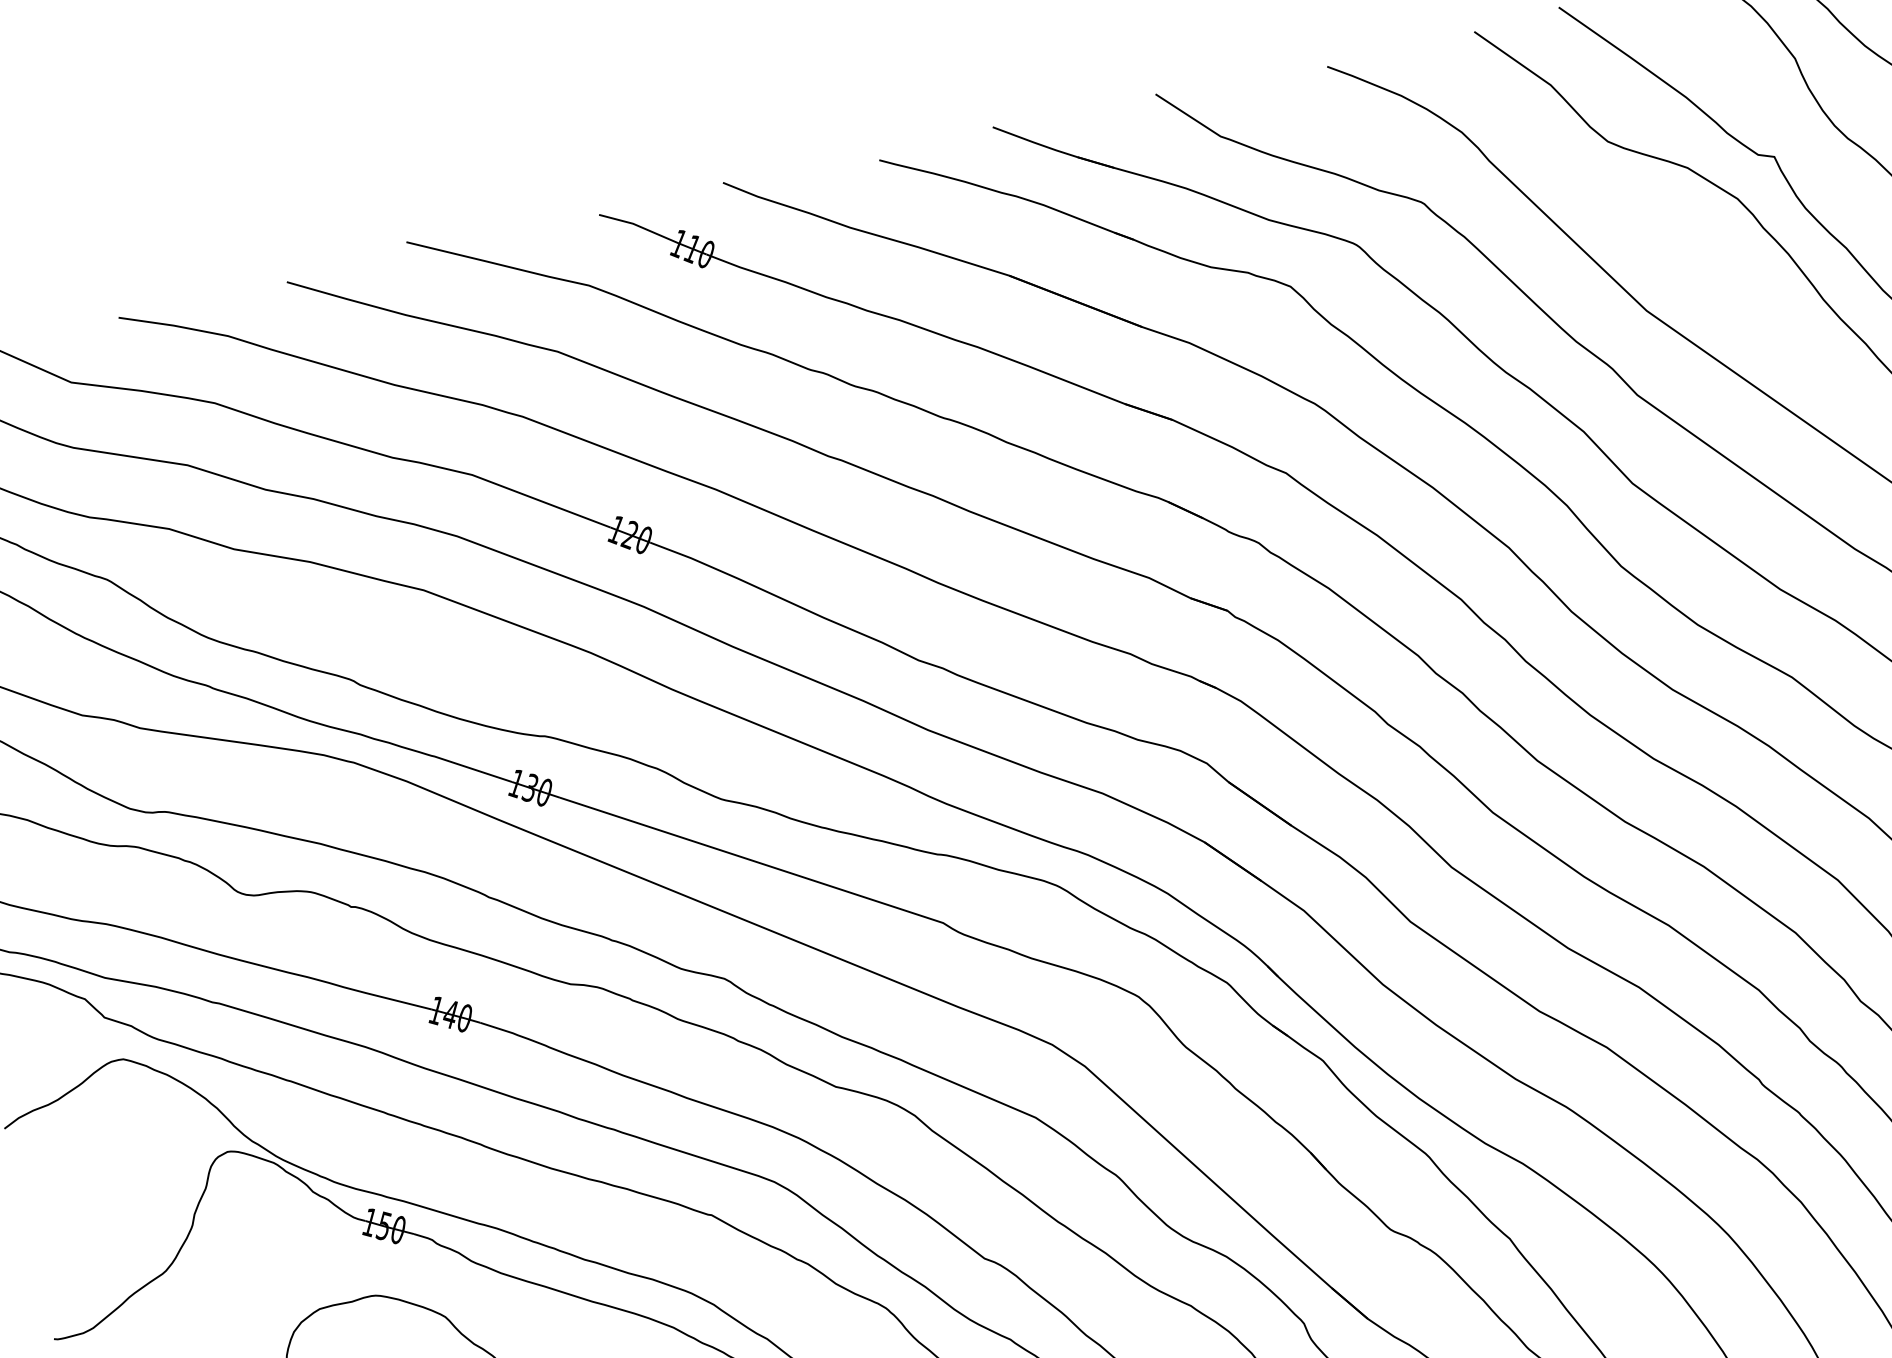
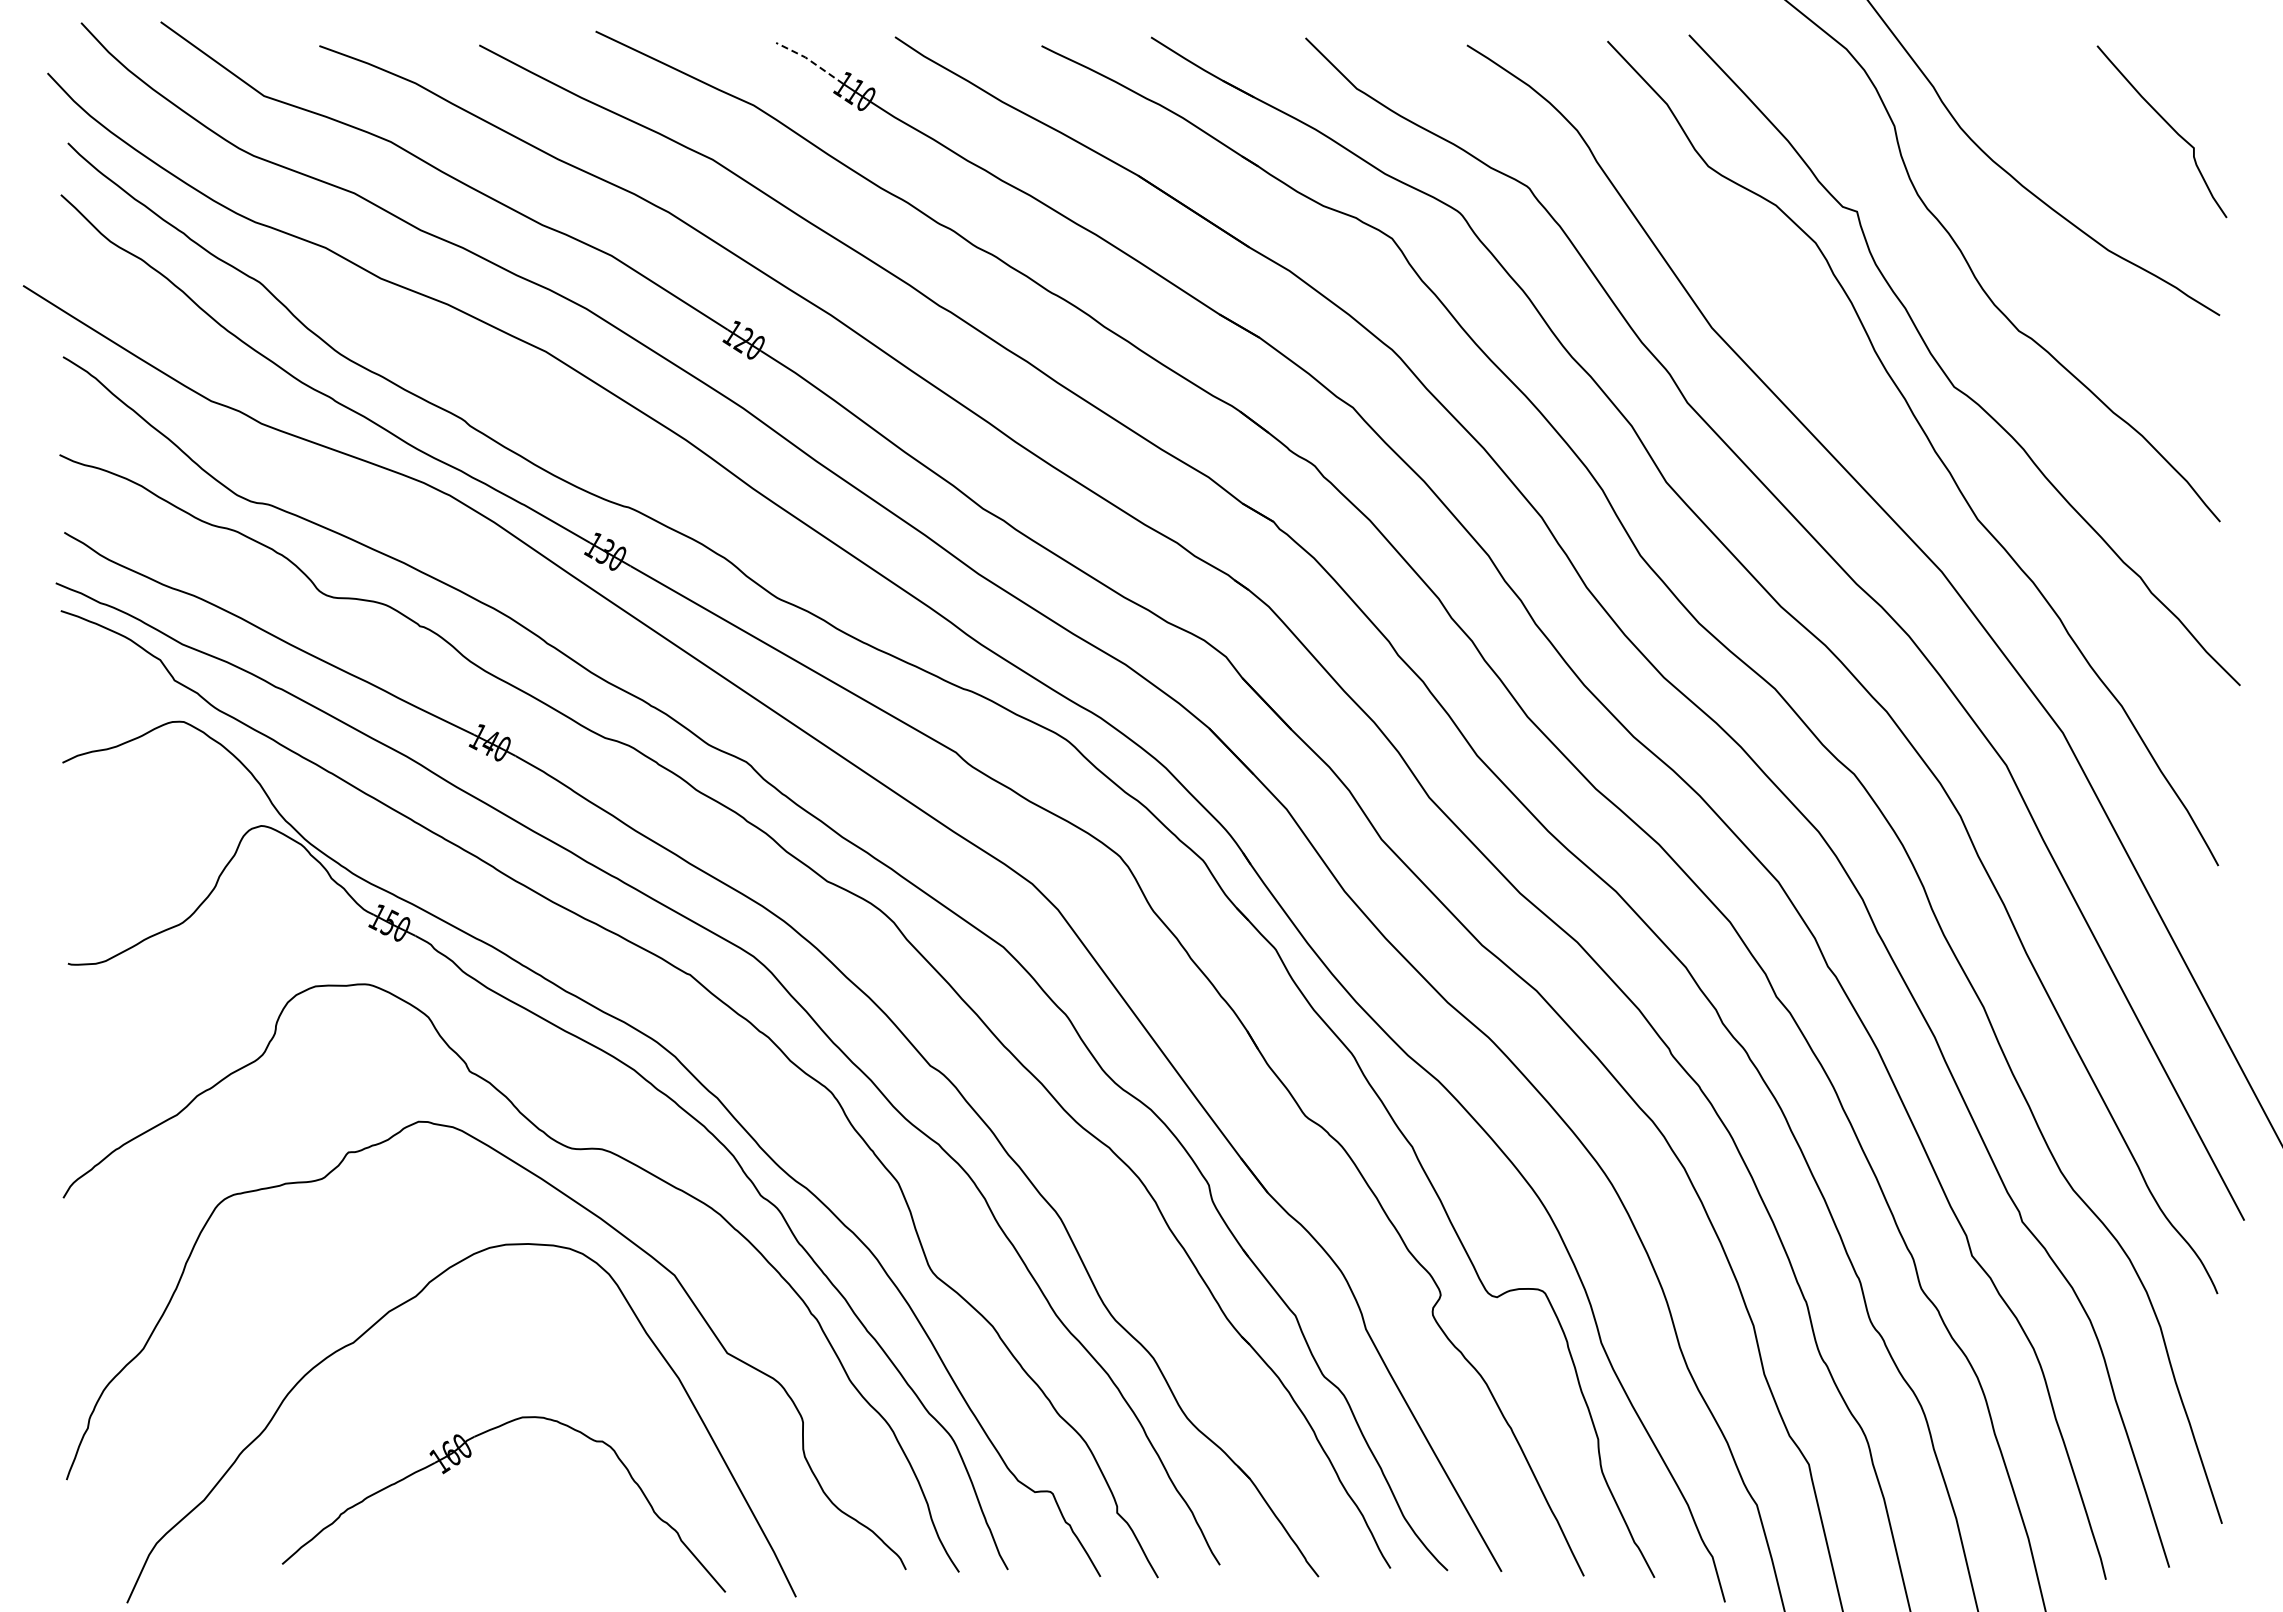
line: (639, 225) -> (810, 60), solid -> dashed

